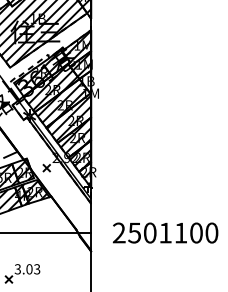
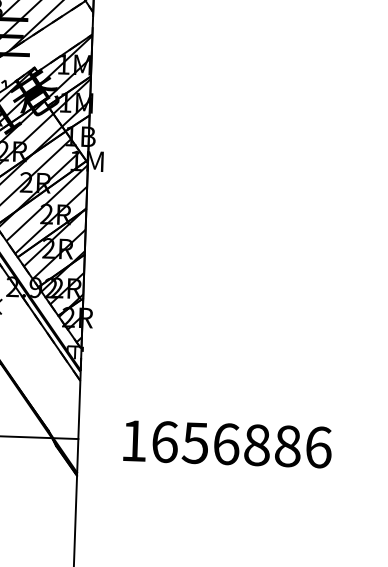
text: (165, 232) -> (226, 443), 2501100 -> 1656886

